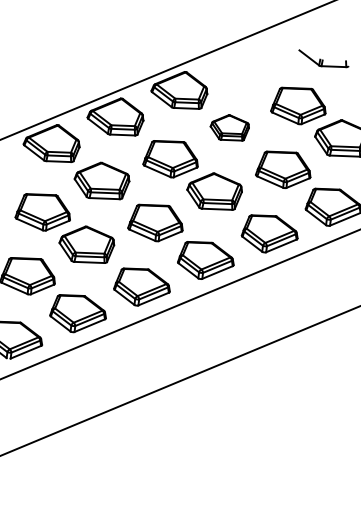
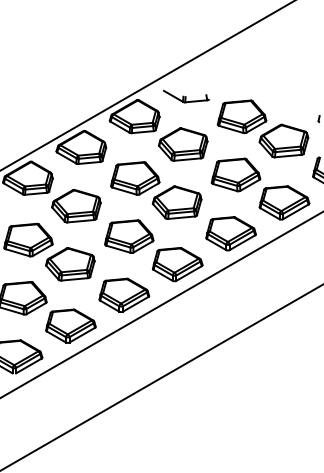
part: (323, 59) -> (186, 96), moved
part: (229, 128) -> (183, 144), size x1.43

